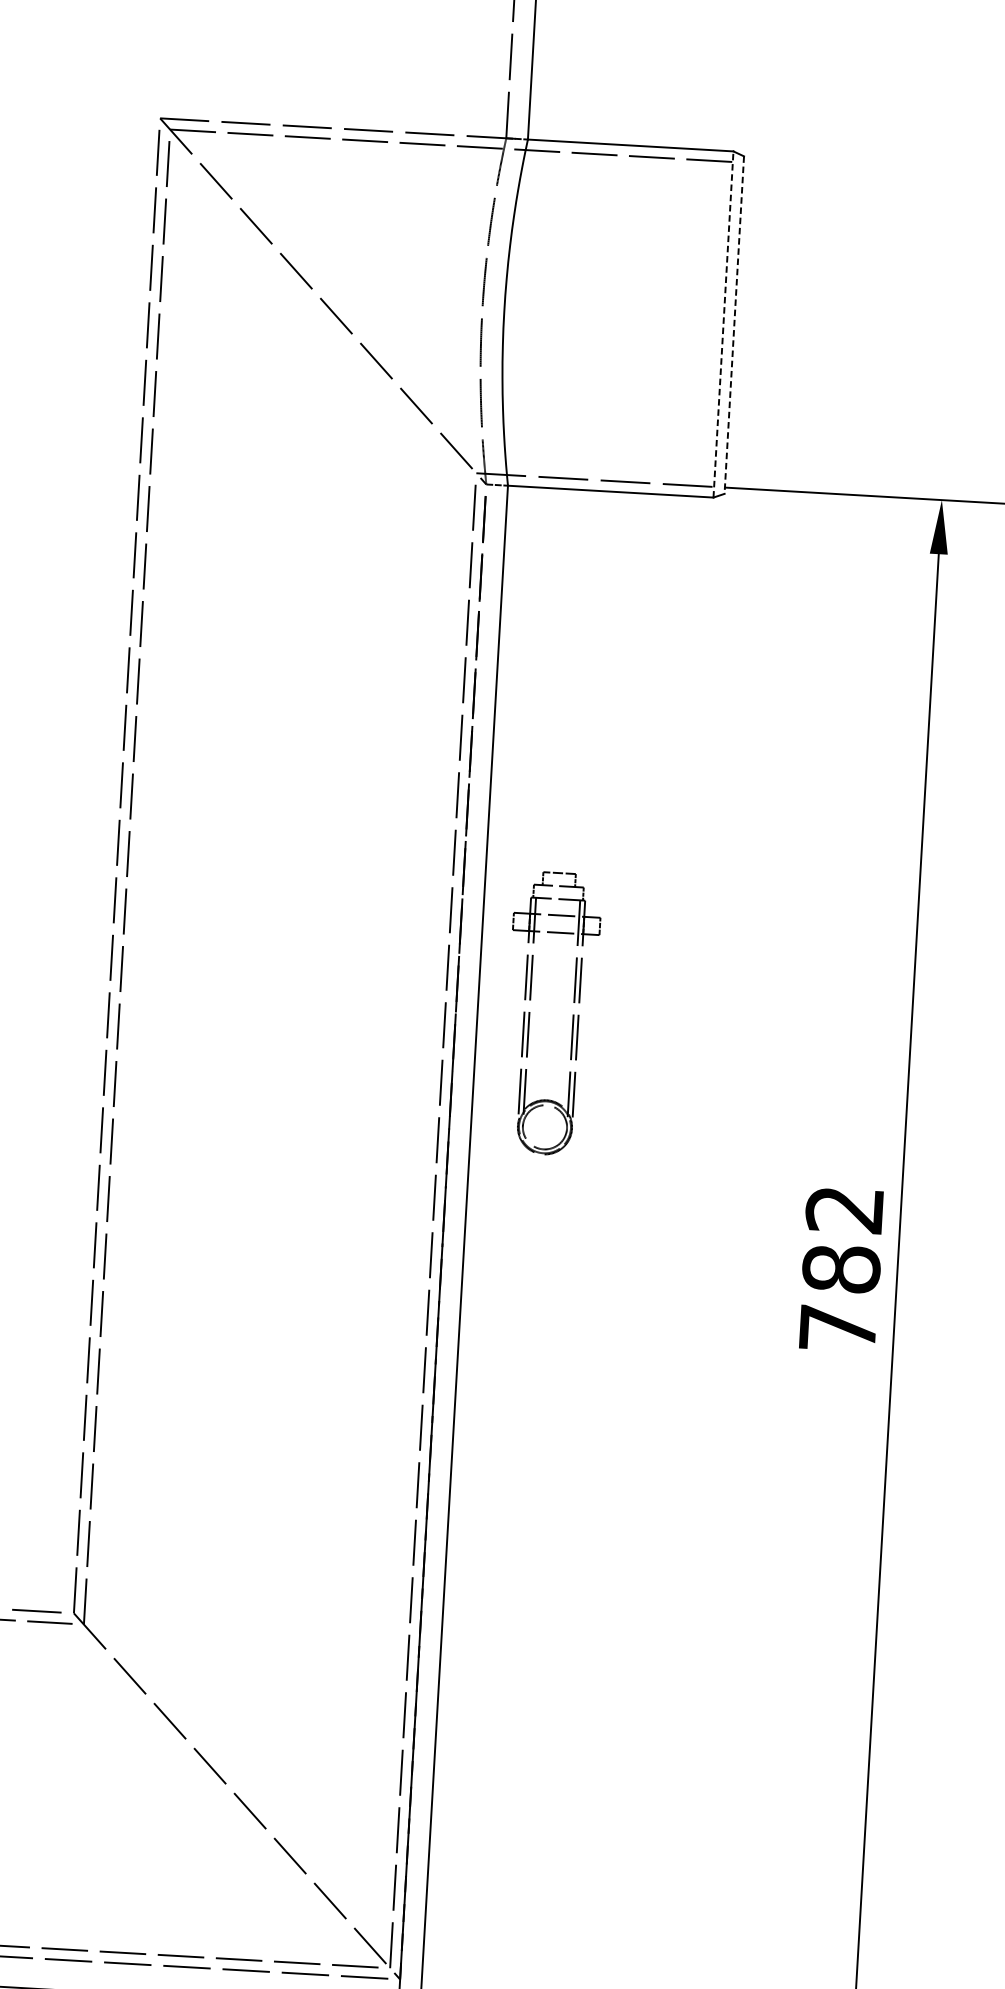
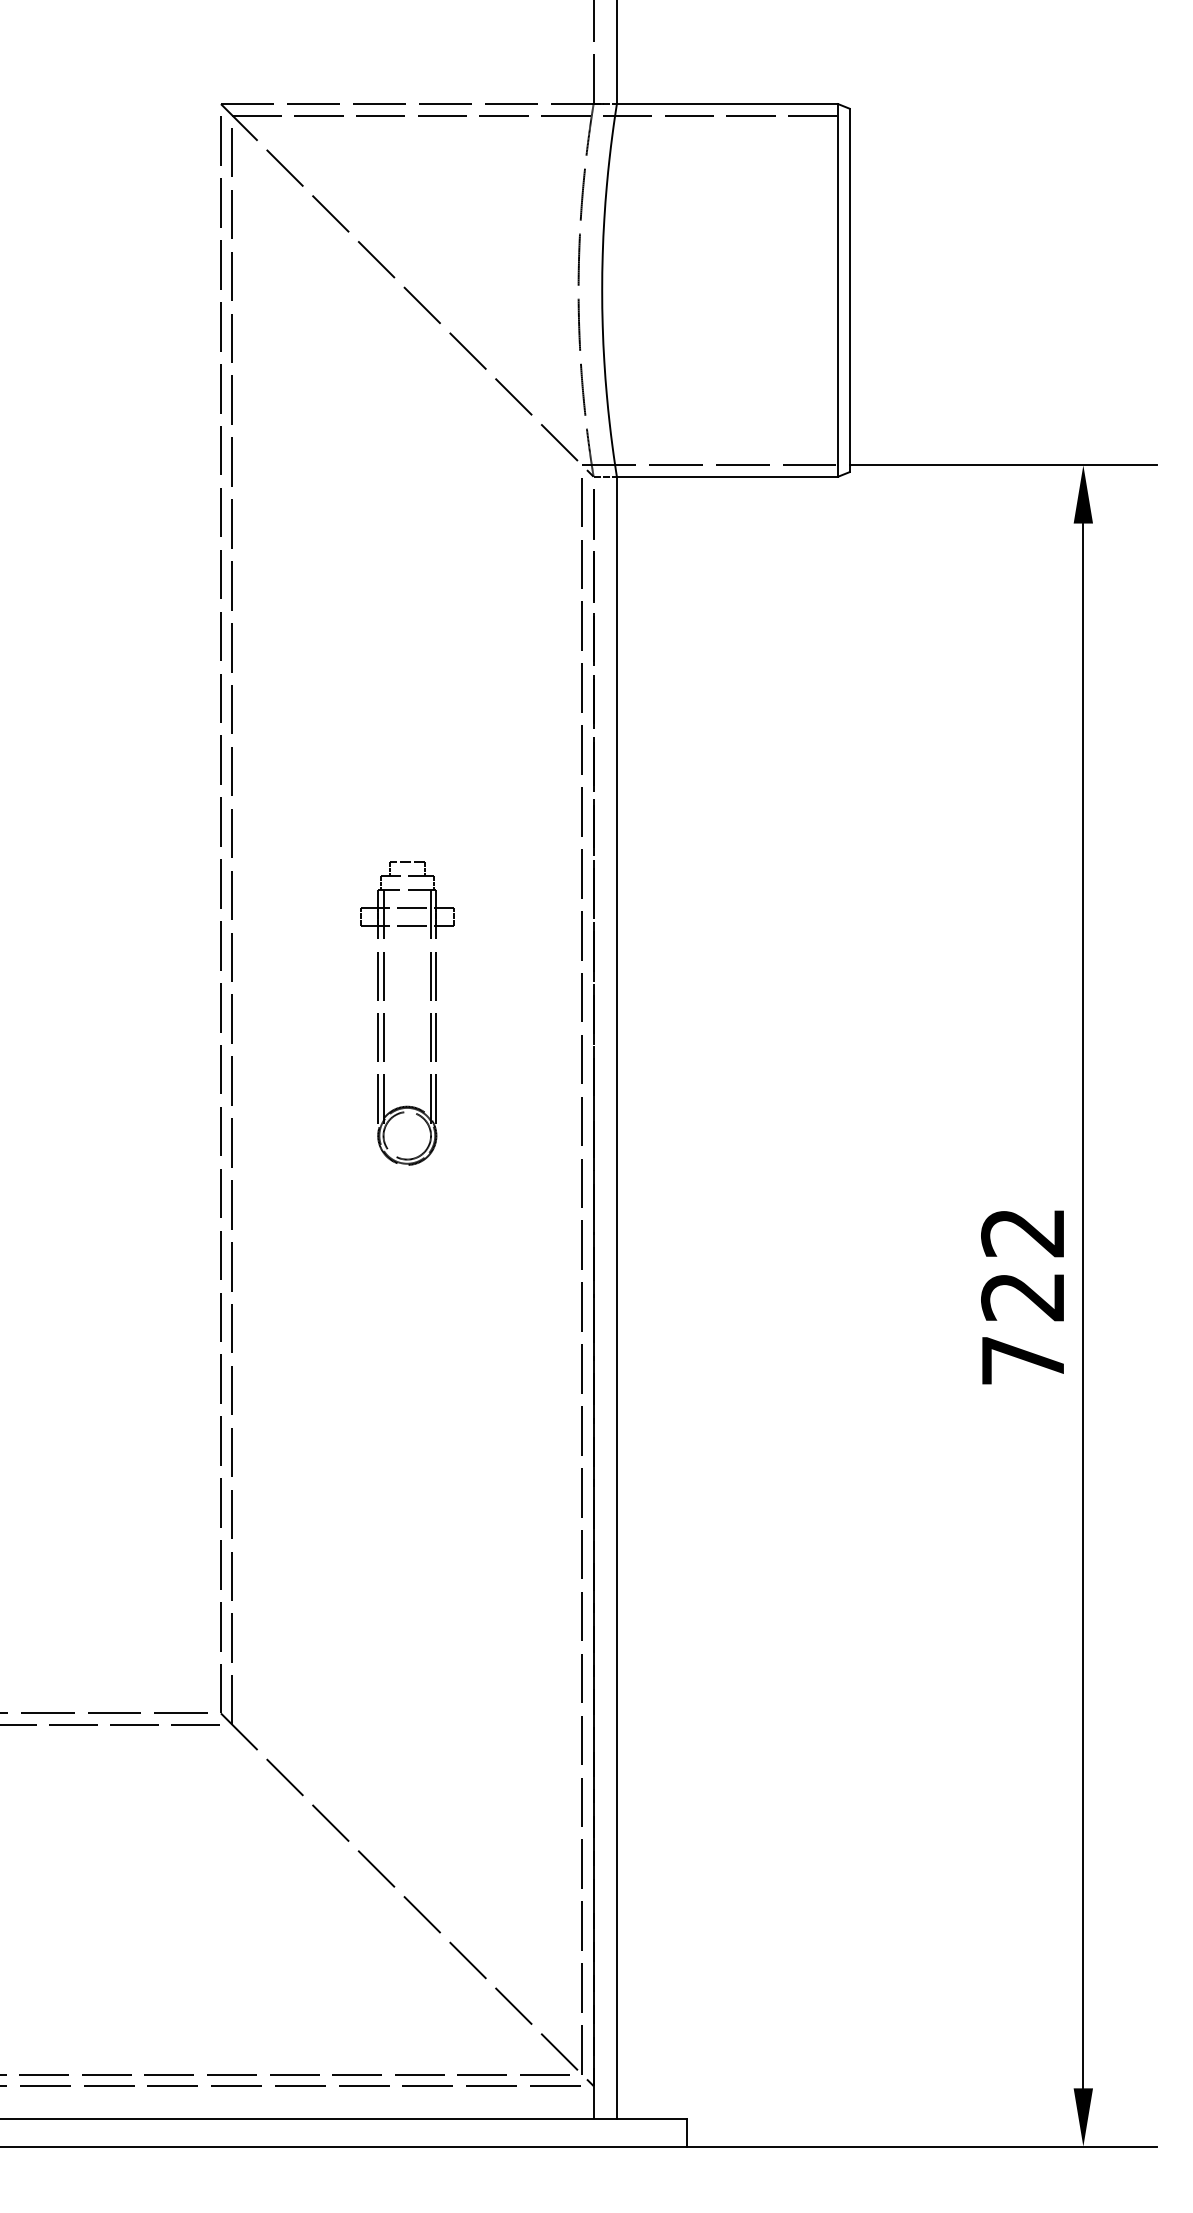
line: (723, 323) -> (838, 289), dashed -> solid
line: (734, 325) -> (849, 290), dashed -> solid
part: (530, 1012) -> (384, 1013), moved
text: (841, 1269) -> (1023, 1296), 782 -> 722

